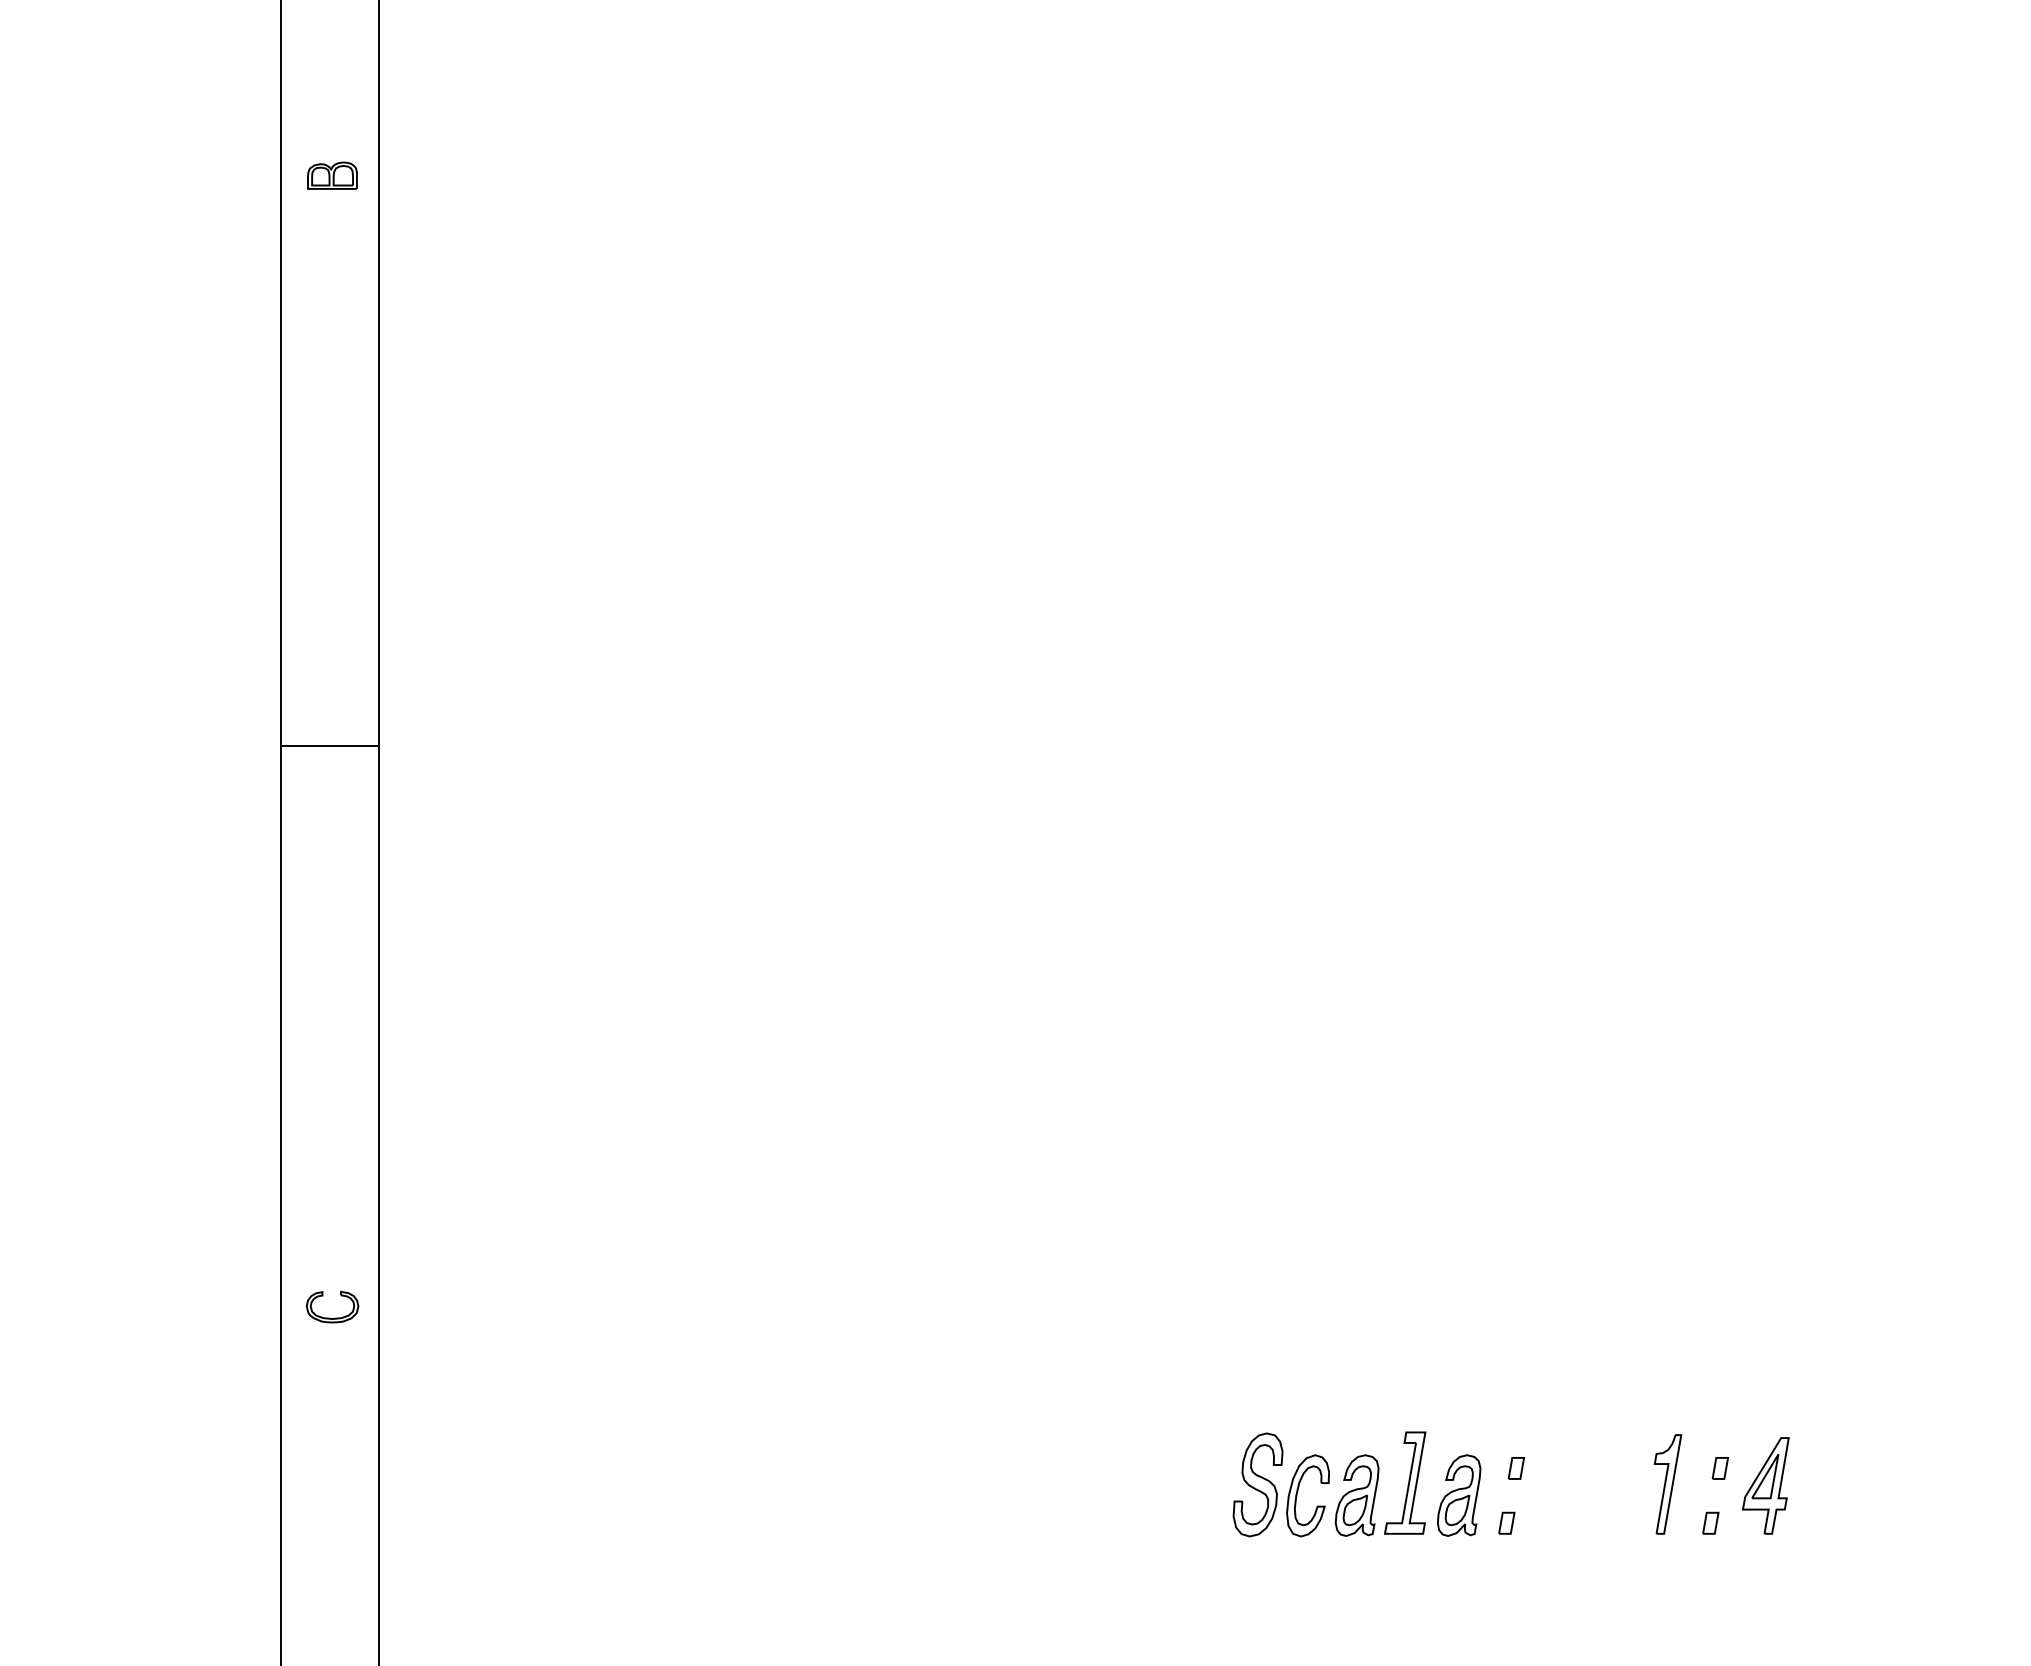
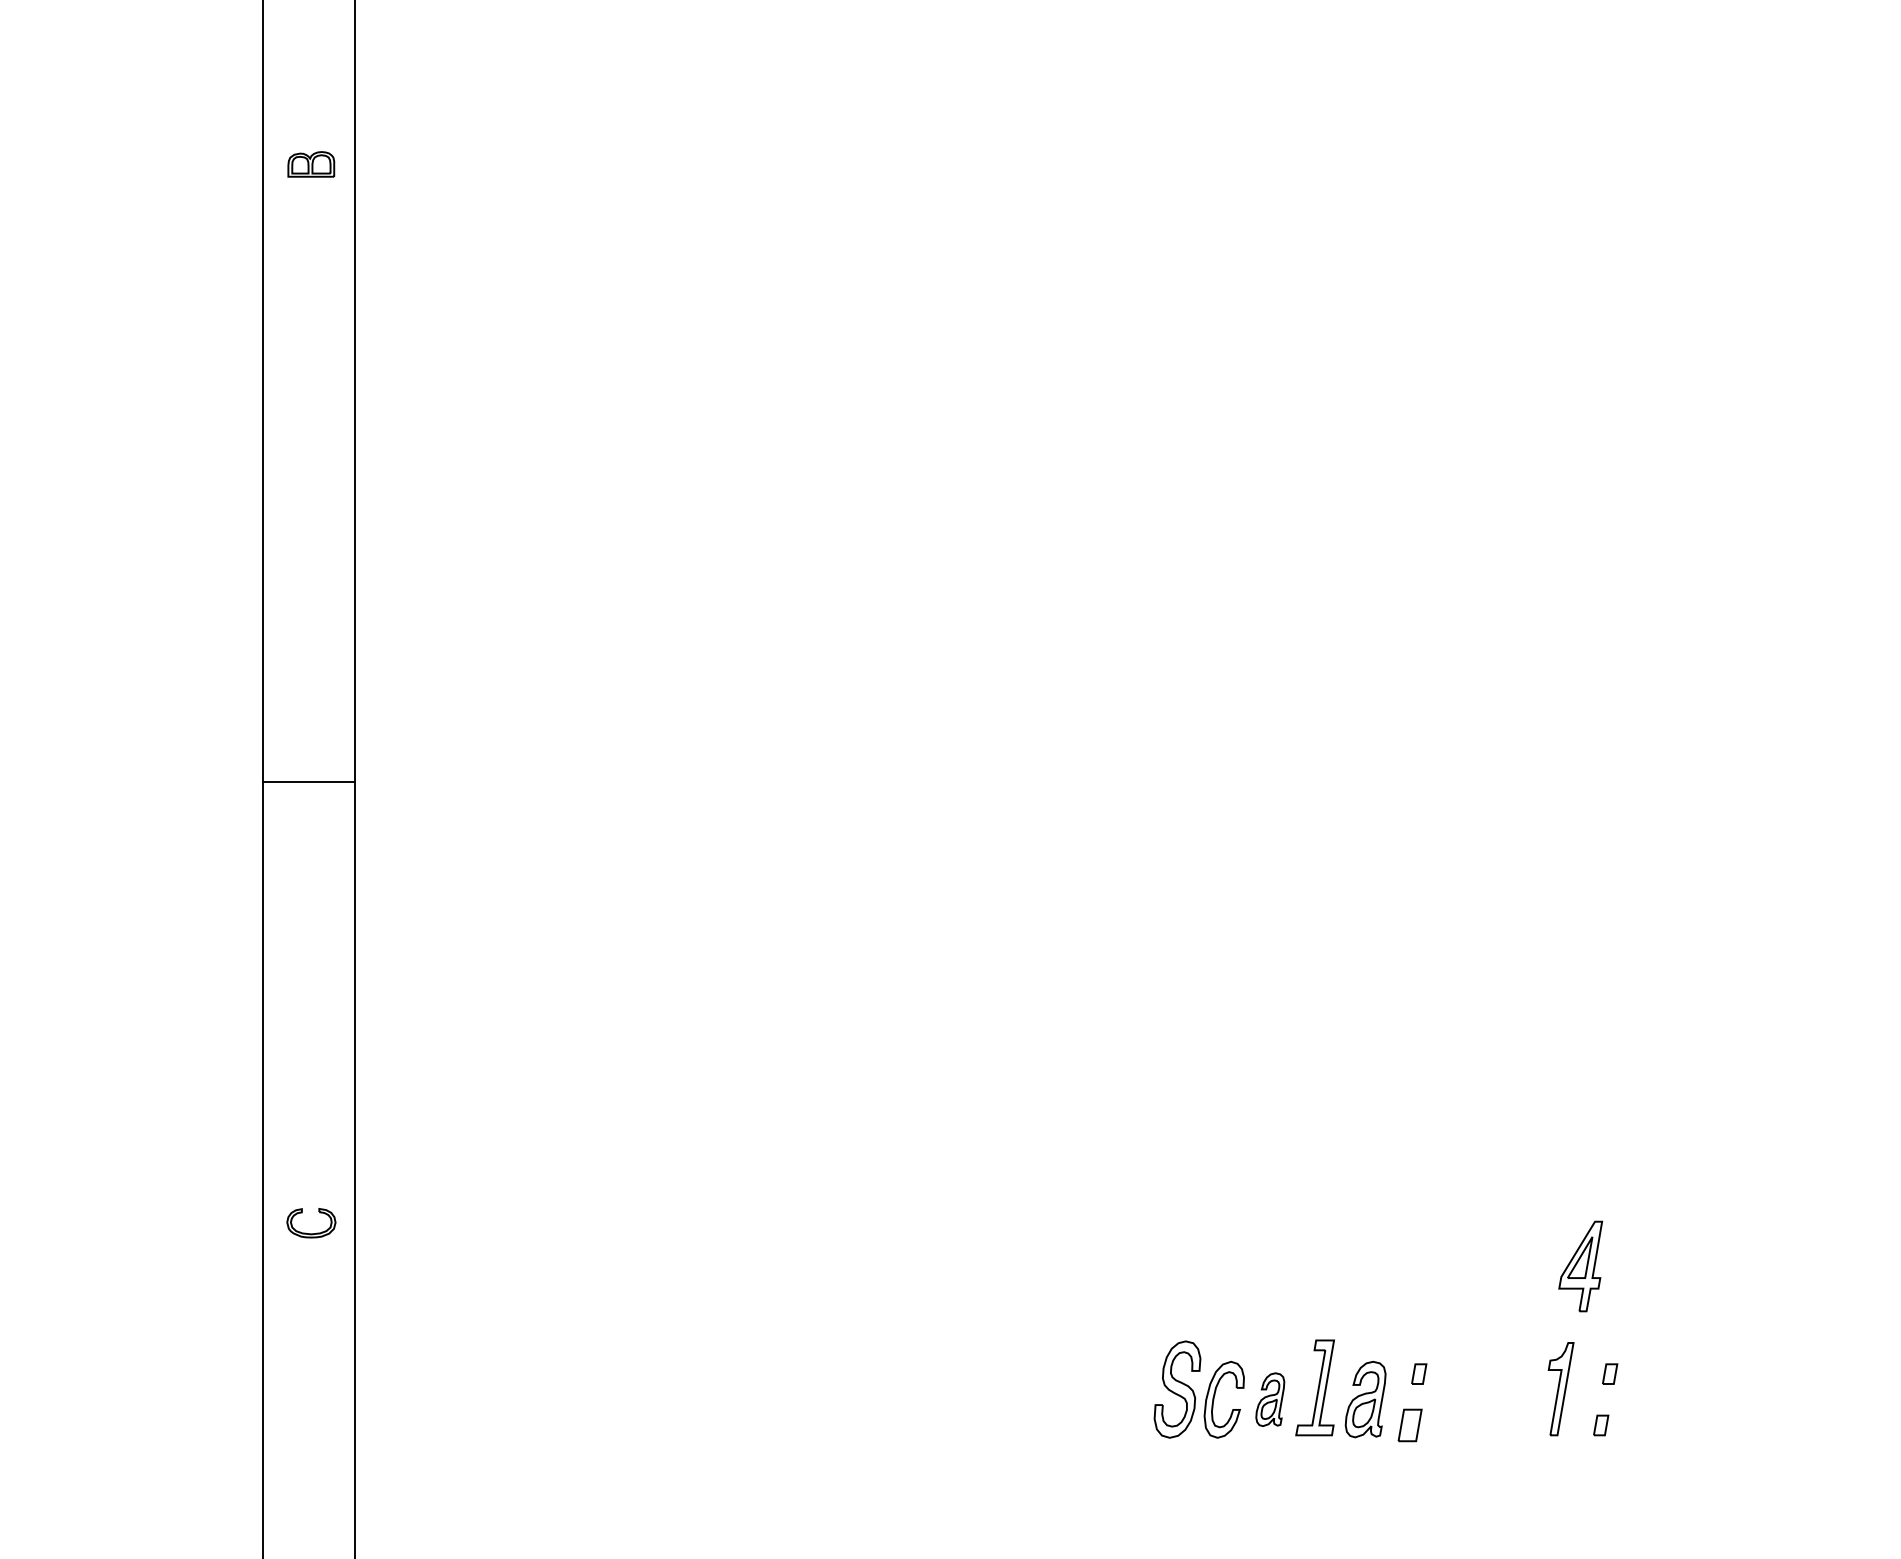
line: (330, 745) -> (309, 781), moved
part: (1765, 1485) -> (1580, 1266), moved
part: (1357, 1495) -> (1270, 1399), size x0.7
part: (1507, 1523) -> (1410, 1425), size x1.6

